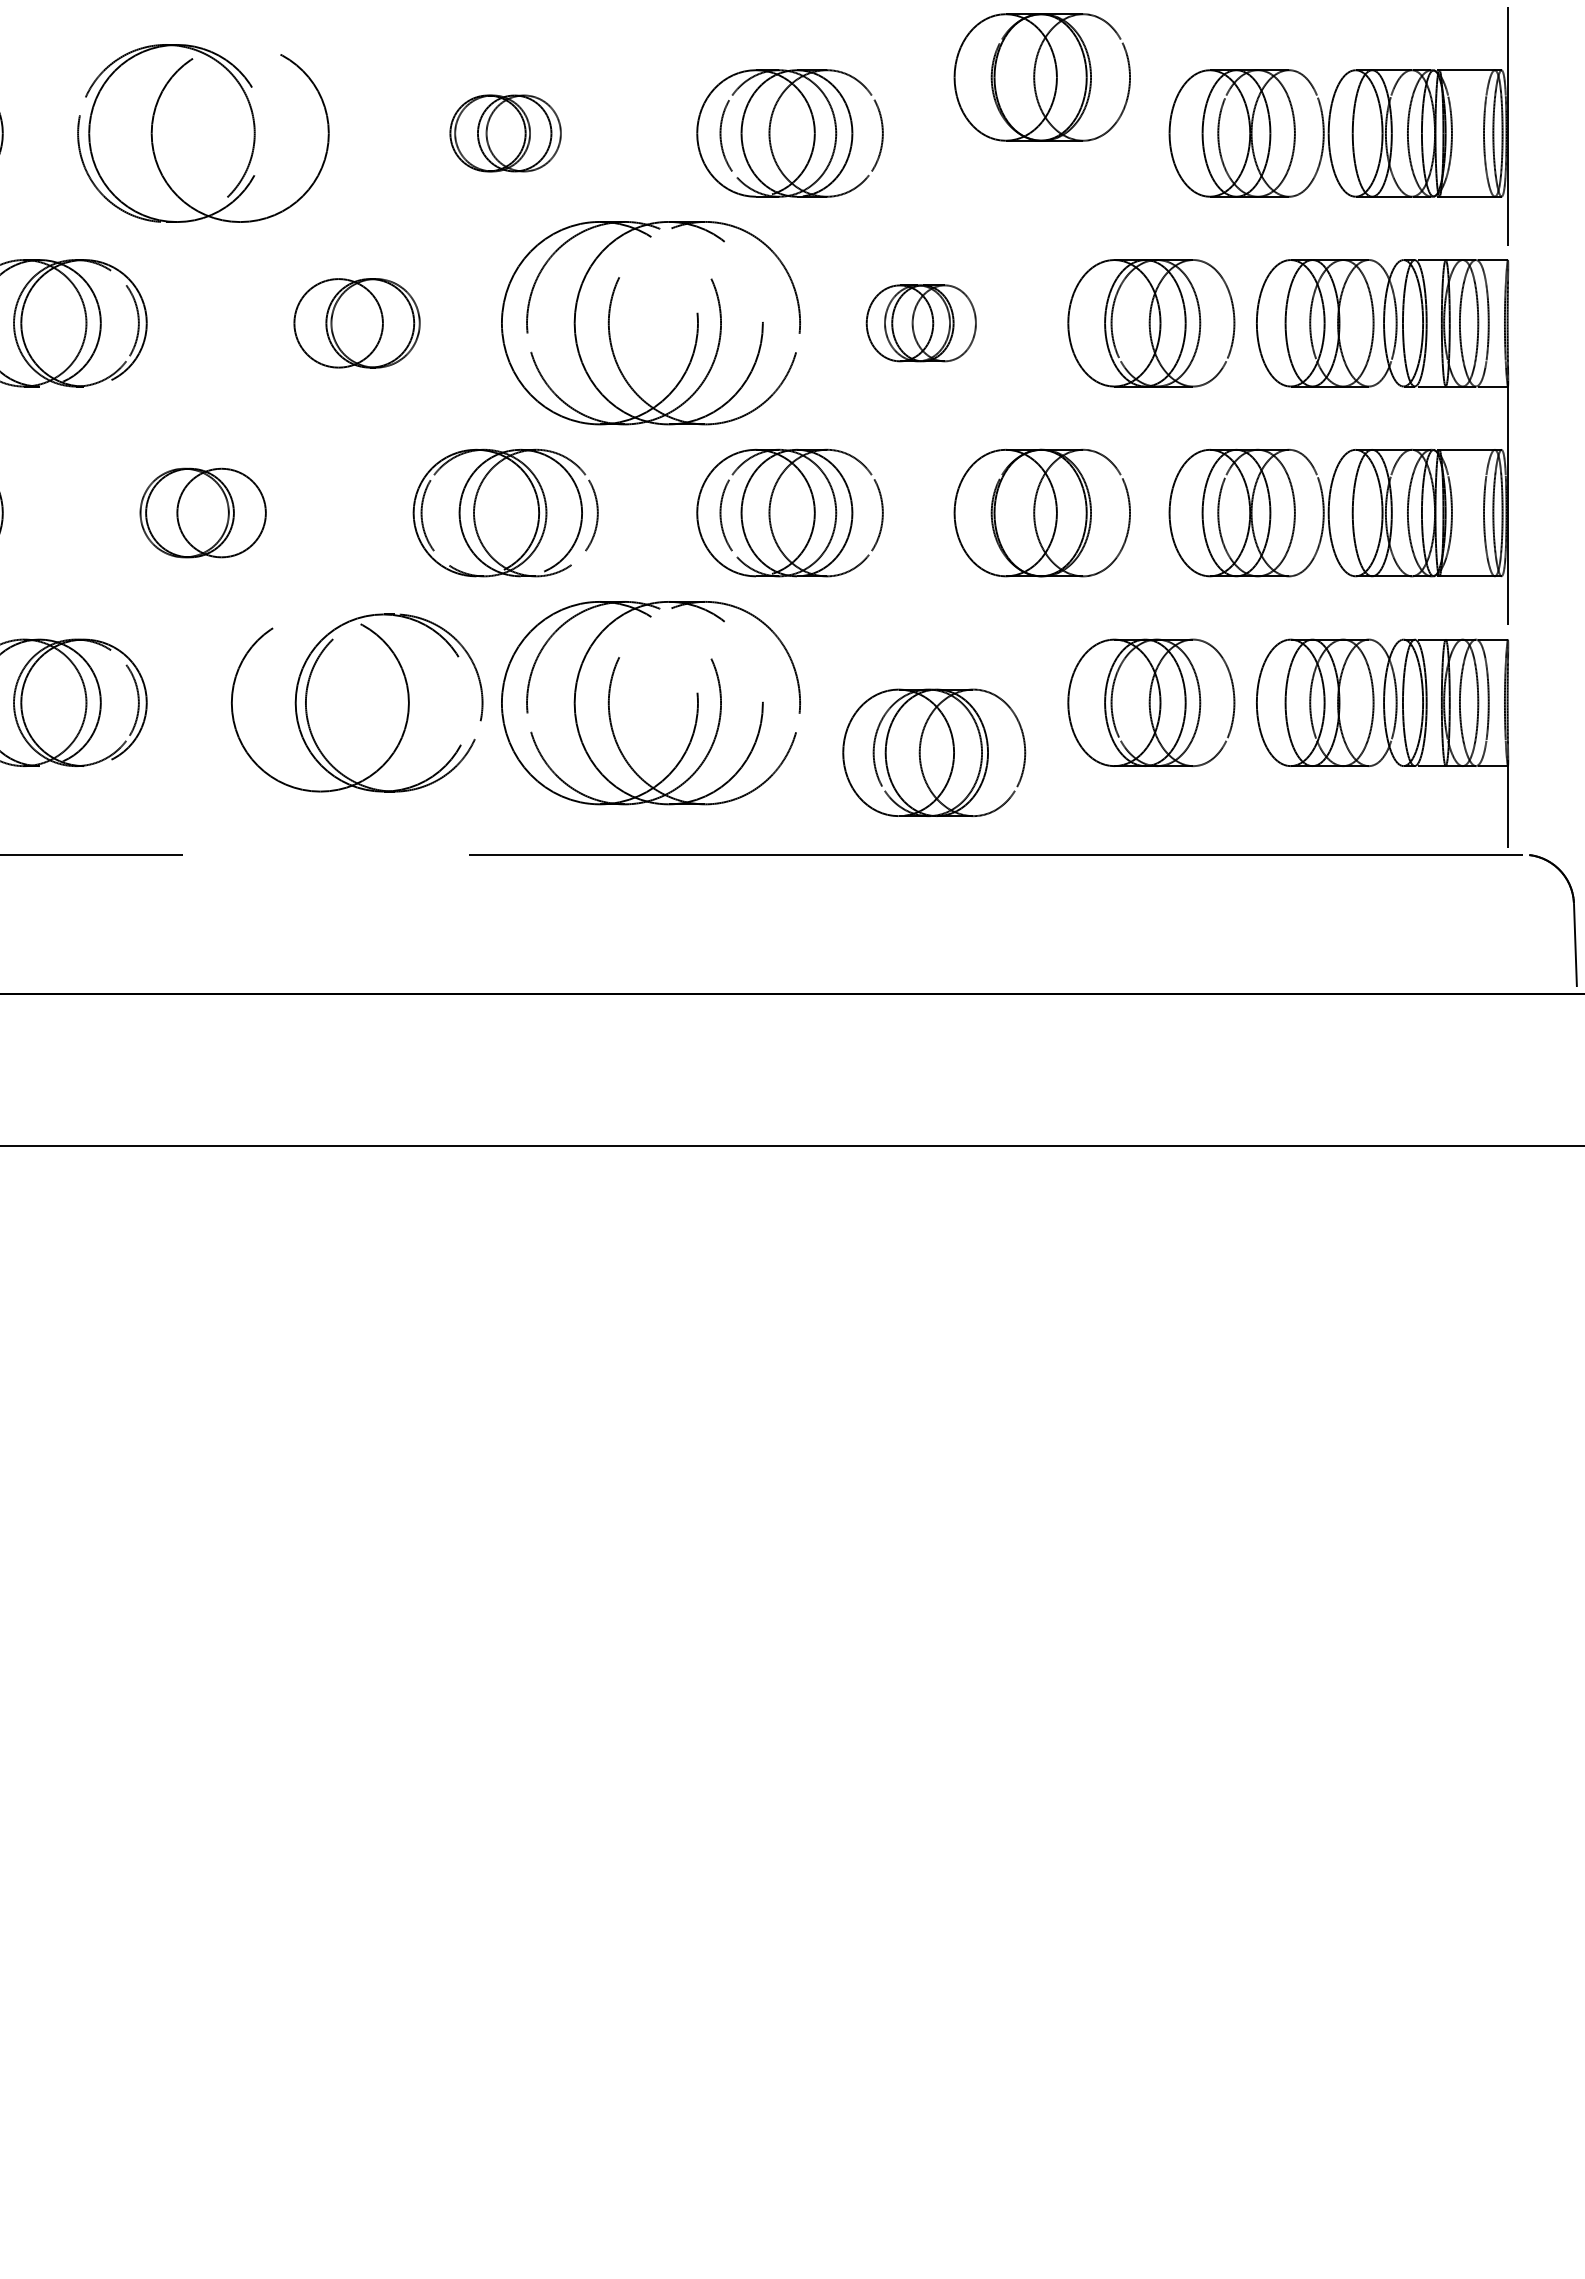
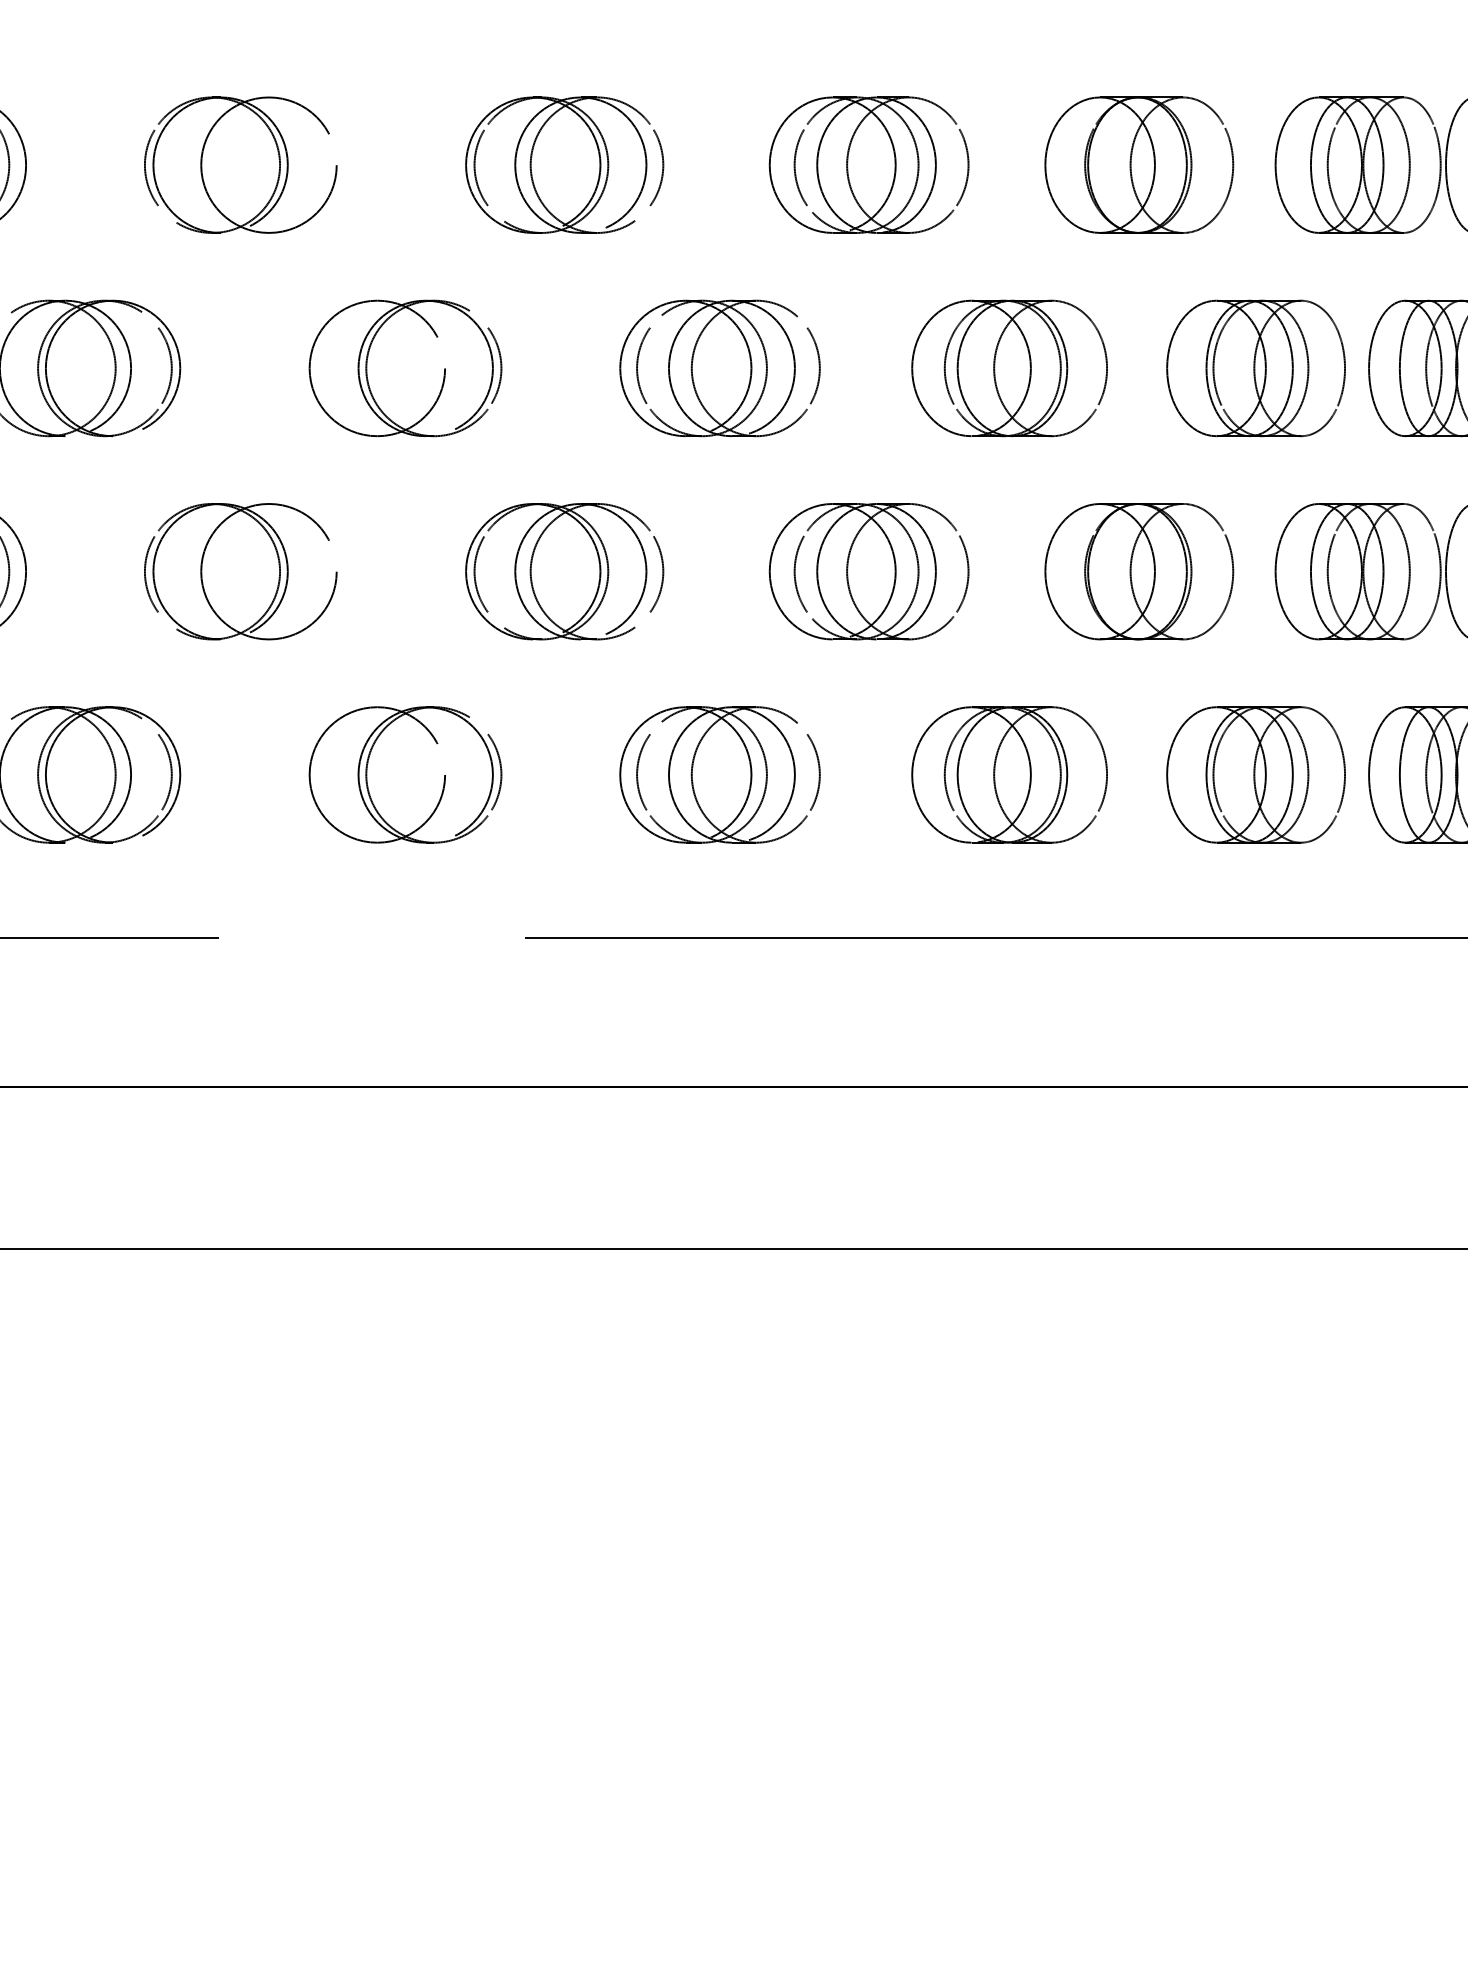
part: (1041, 77) -> (1138, 165), moved
part: (202, 133) -> (239, 165), size x0.71
part: (505, 133) -> (564, 165), size x1.67
part: (356, 323) -> (404, 368), size x1.43
part: (650, 323) -> (719, 368), size x0.62
part: (921, 323) -> (1009, 368), size x1.67
part: (202, 512) -> (239, 571), size x1.43
part: (356, 702) -> (404, 774), size x0.71
part: (650, 702) -> (719, 774), size x0.62
part: (934, 752) -> (1009, 774), moved

